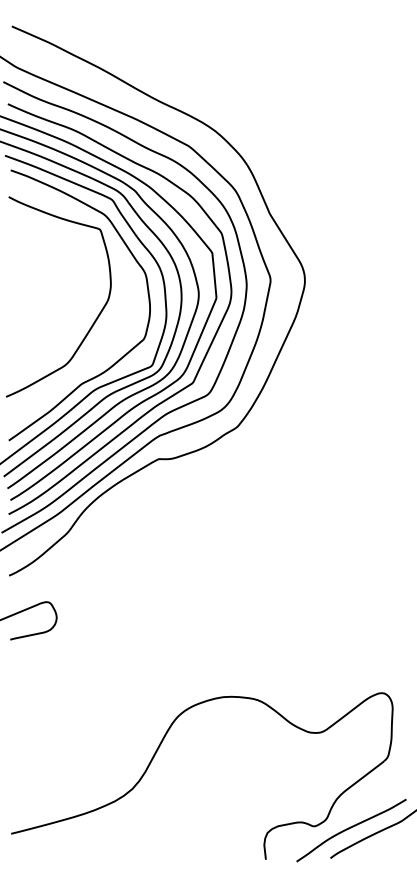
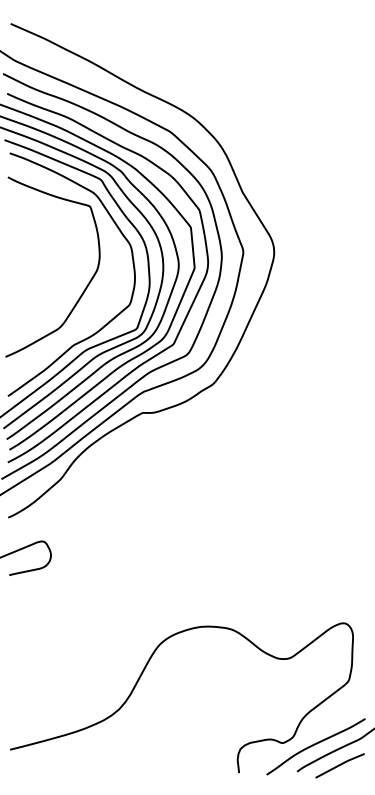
line: (377, 851) -> (339, 765), added

